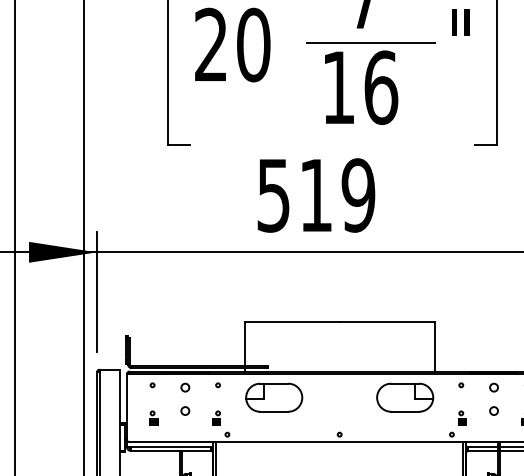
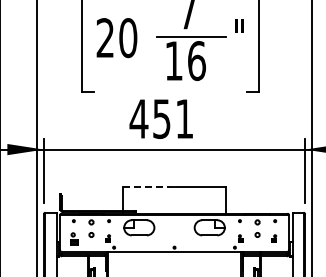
text: (315, 196) -> (161, 119), 519 -> 451
line: (291, 320) -> (148, 186), solid -> dashed
part: (153, 417) -> (74, 238), size x1.6

